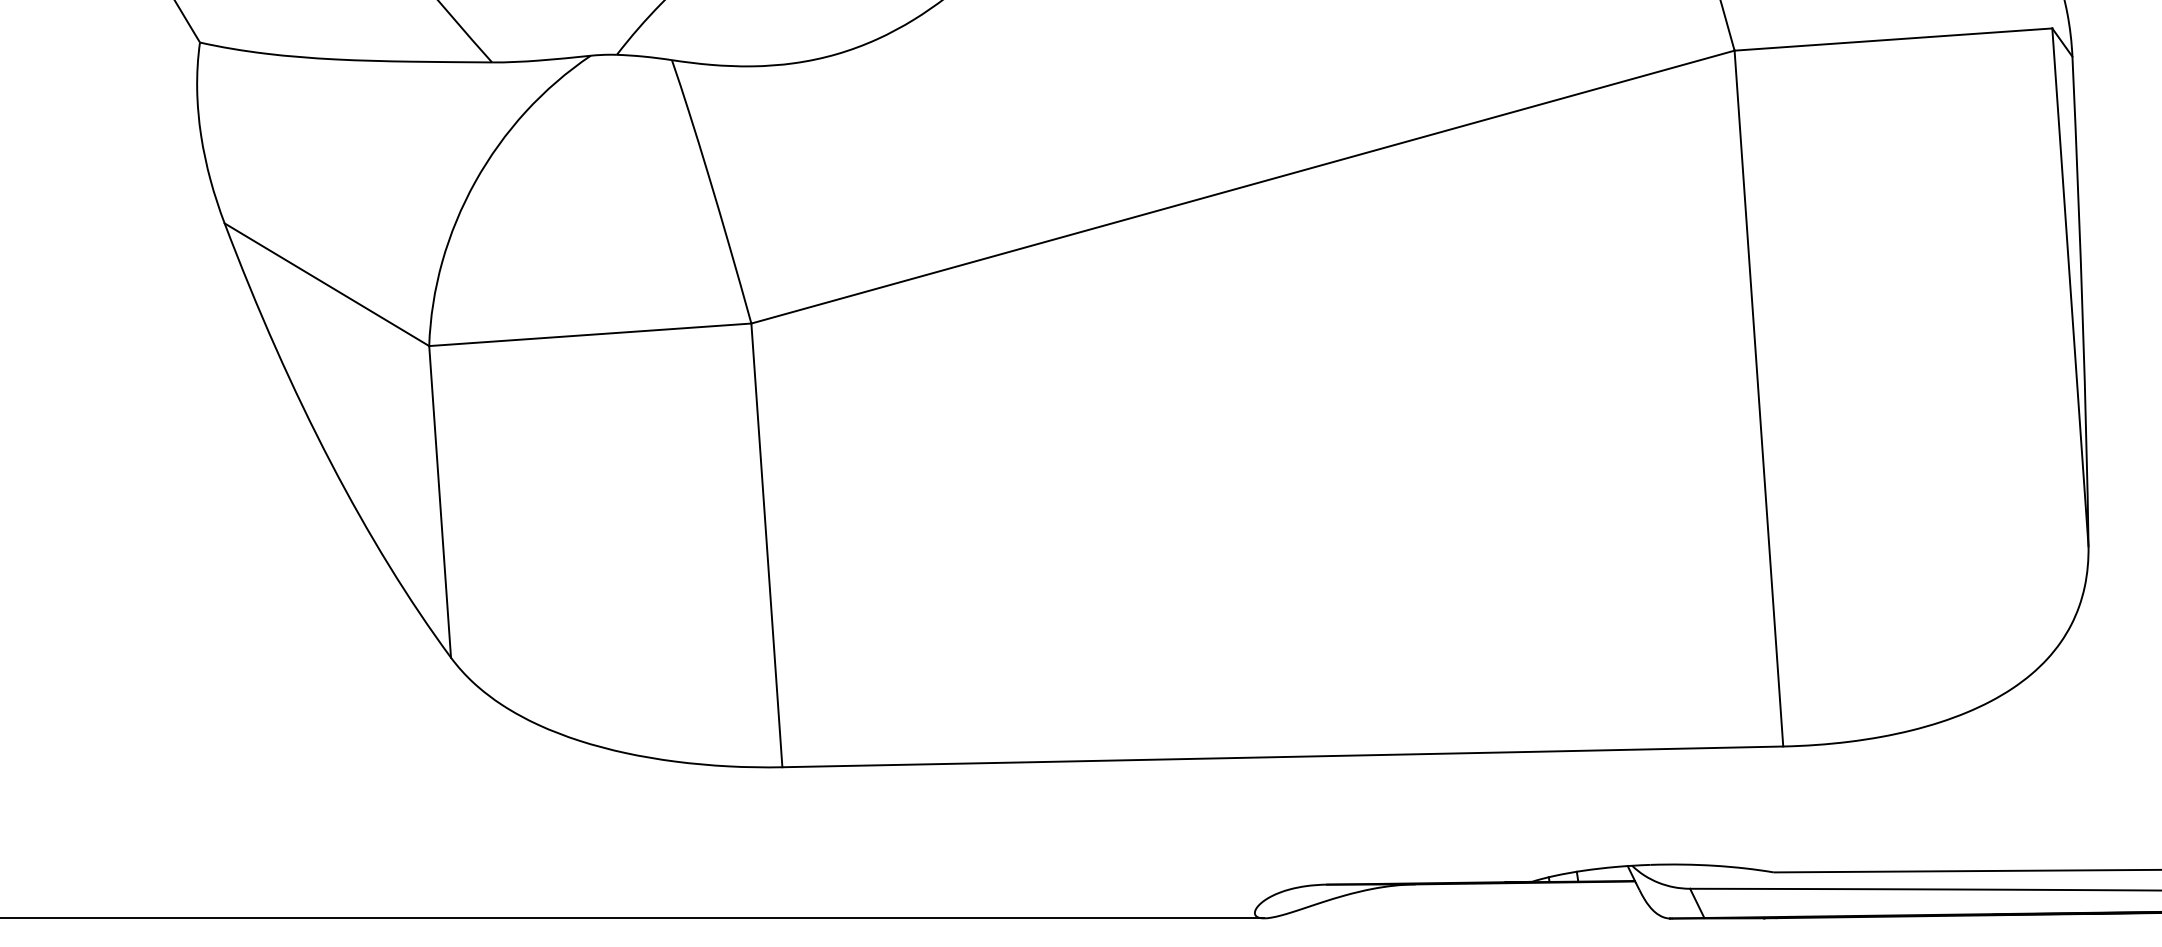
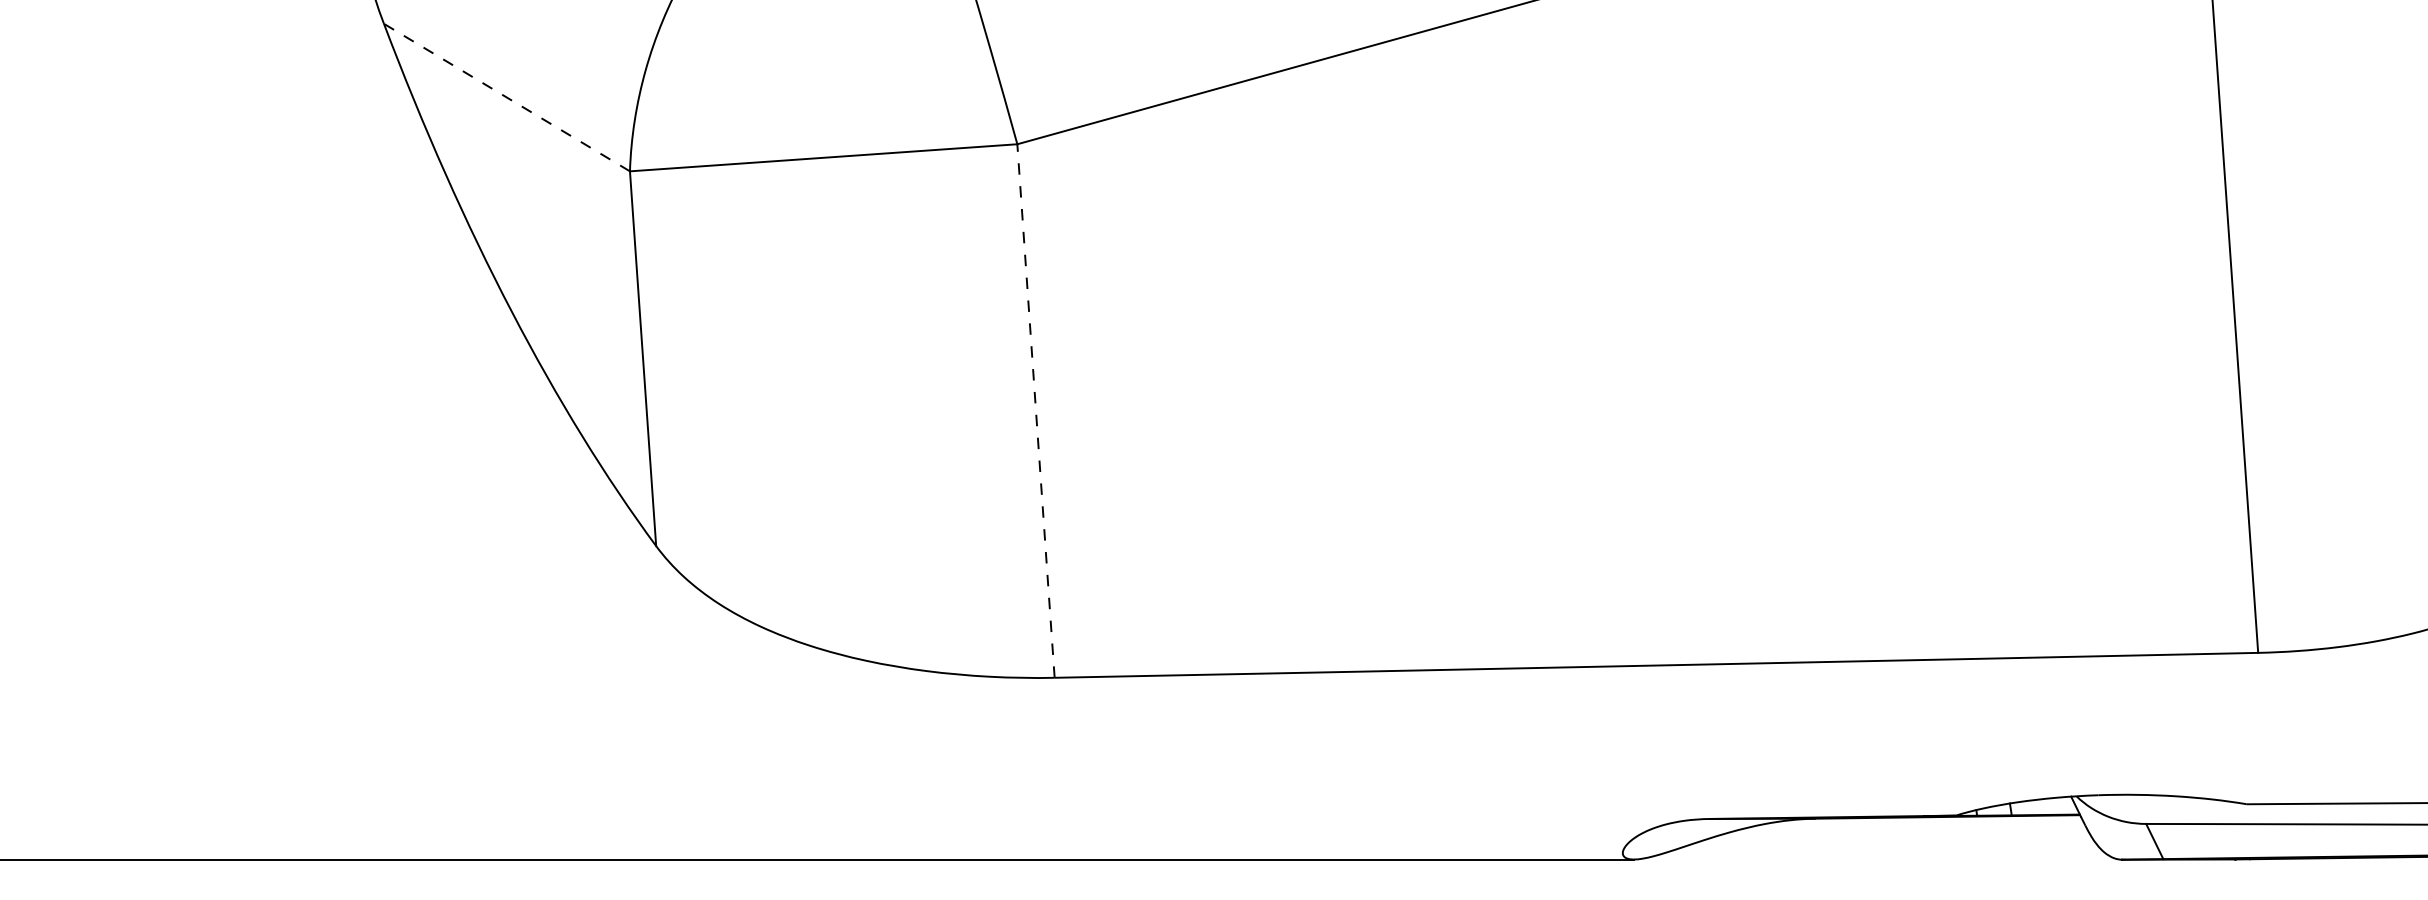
line: (326, 284) -> (506, 97), solid -> dashed
line: (766, 544) -> (1035, 409), solid -> dashed

